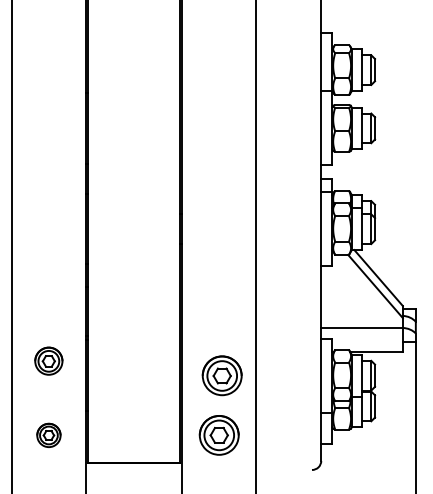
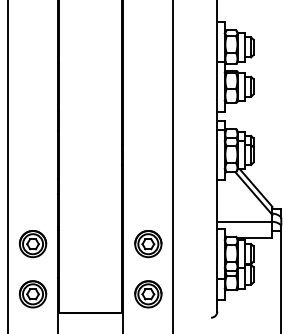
part: (49, 361) -> (33, 244), size x1.43
part: (222, 376) -> (148, 244), moved
part: (49, 435) -> (33, 294), size x1.67

